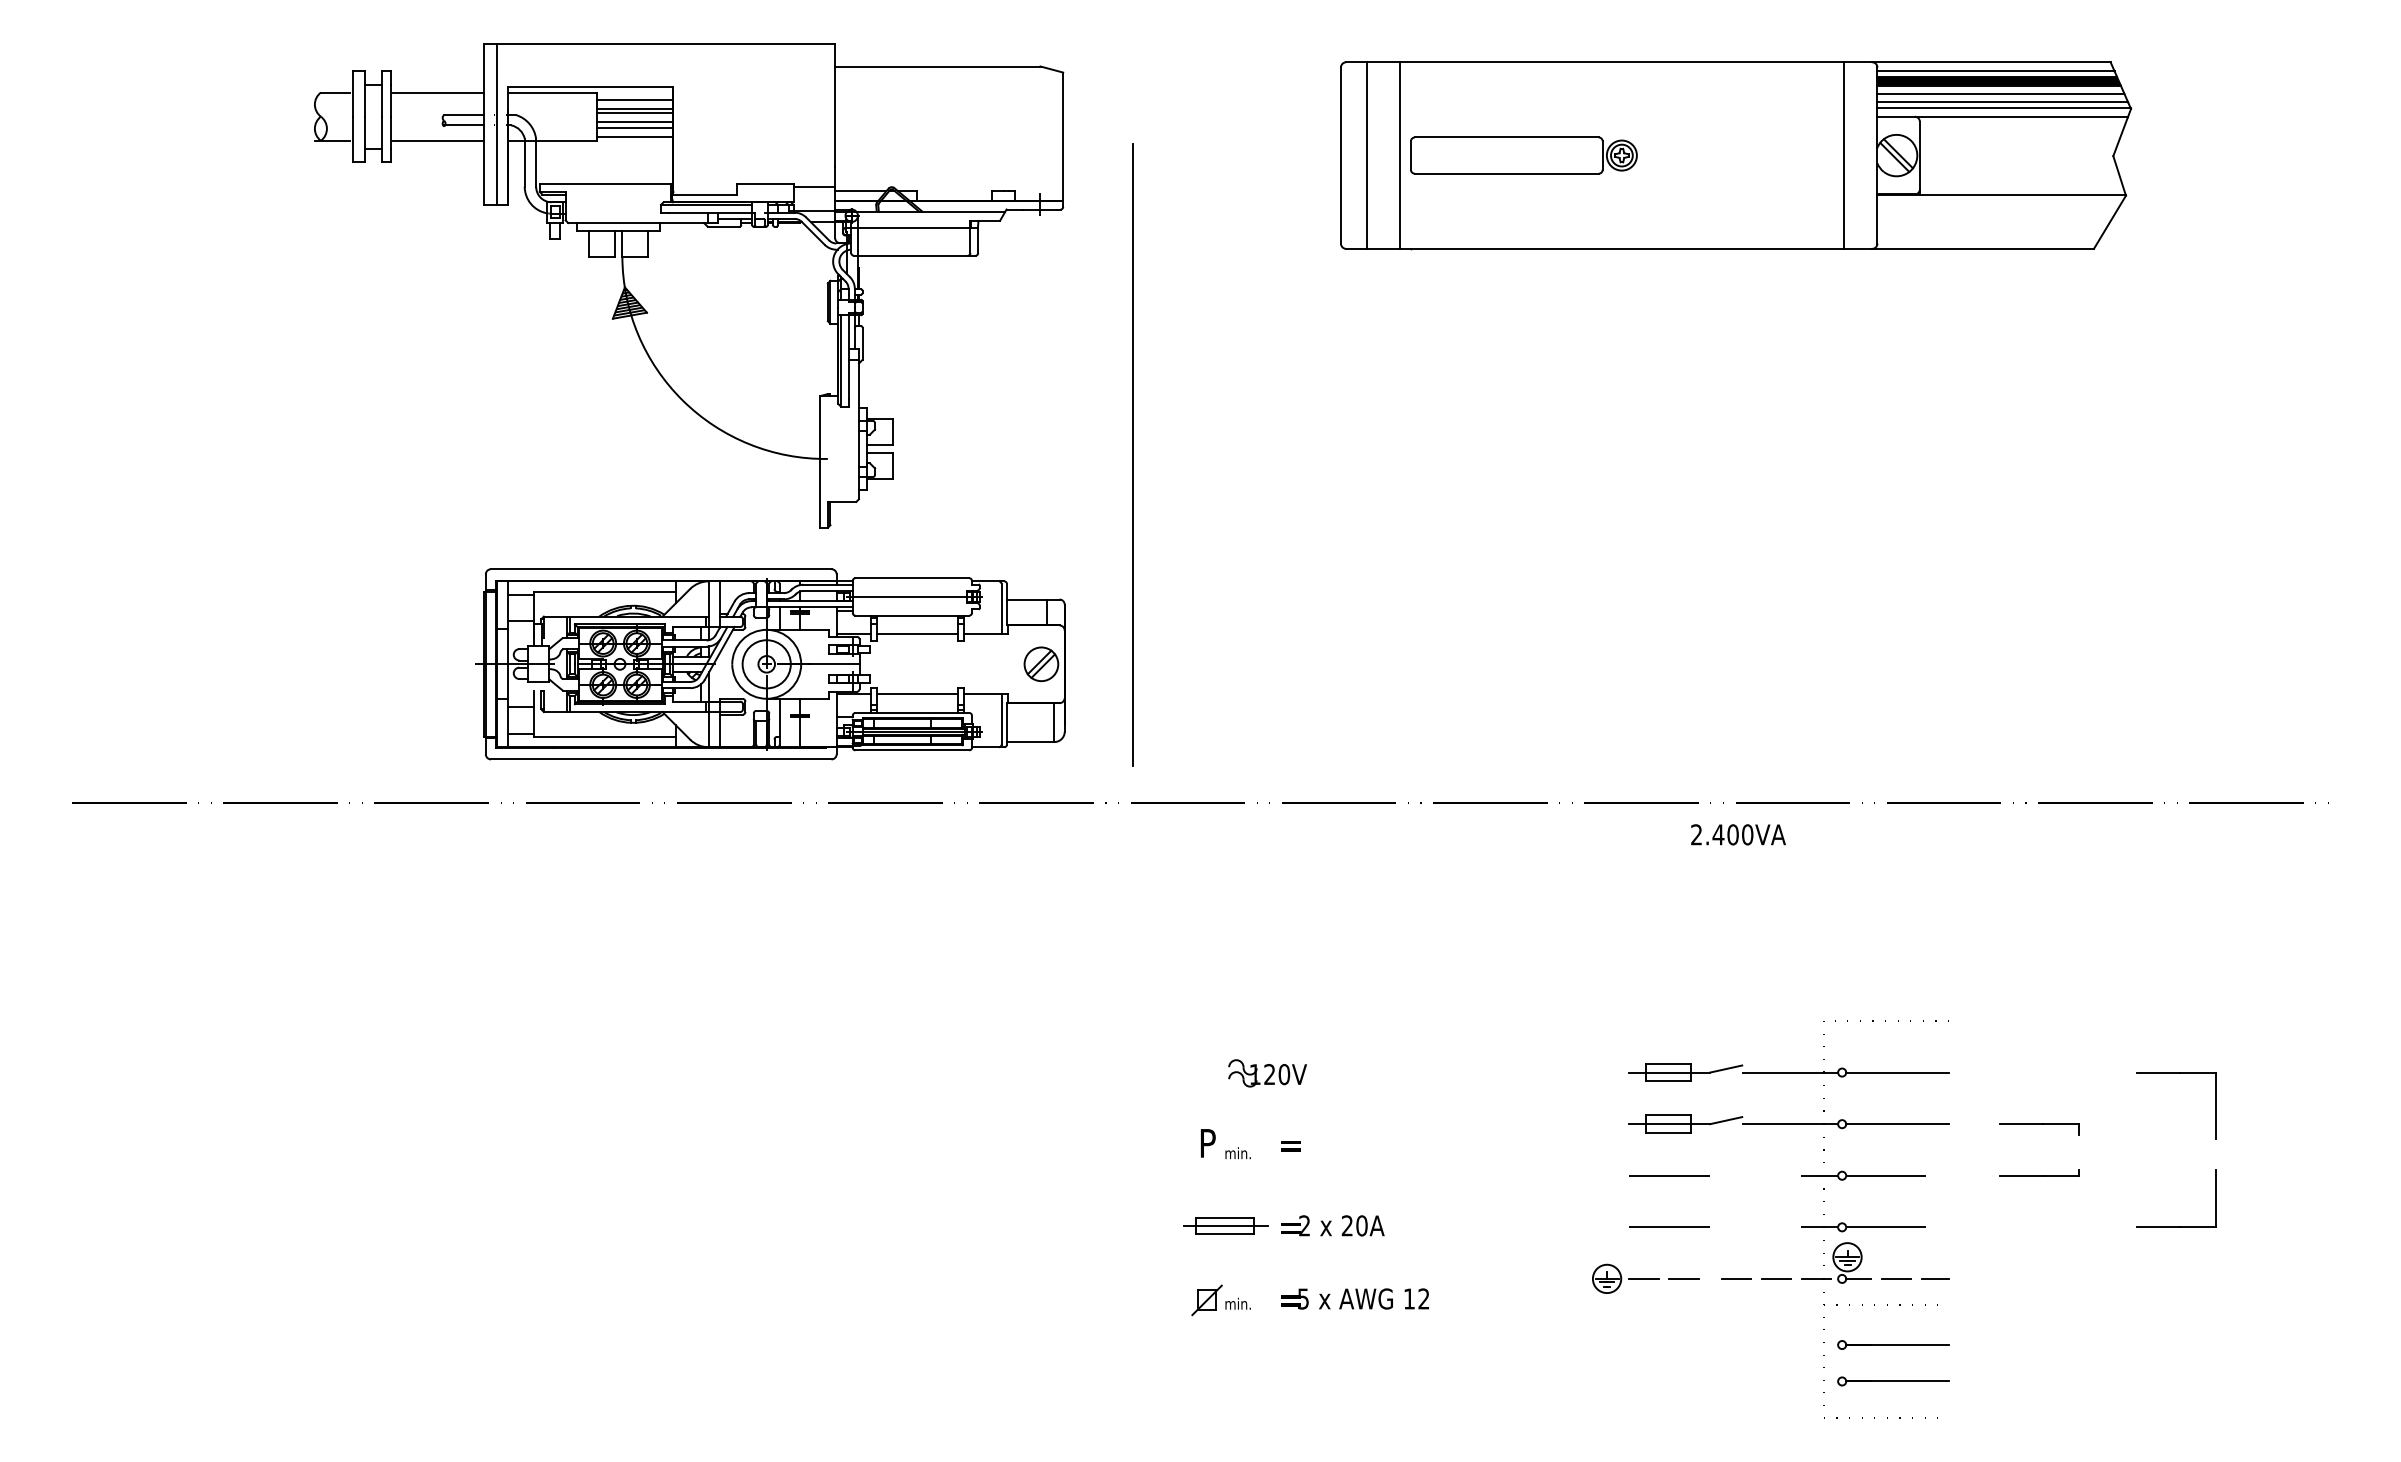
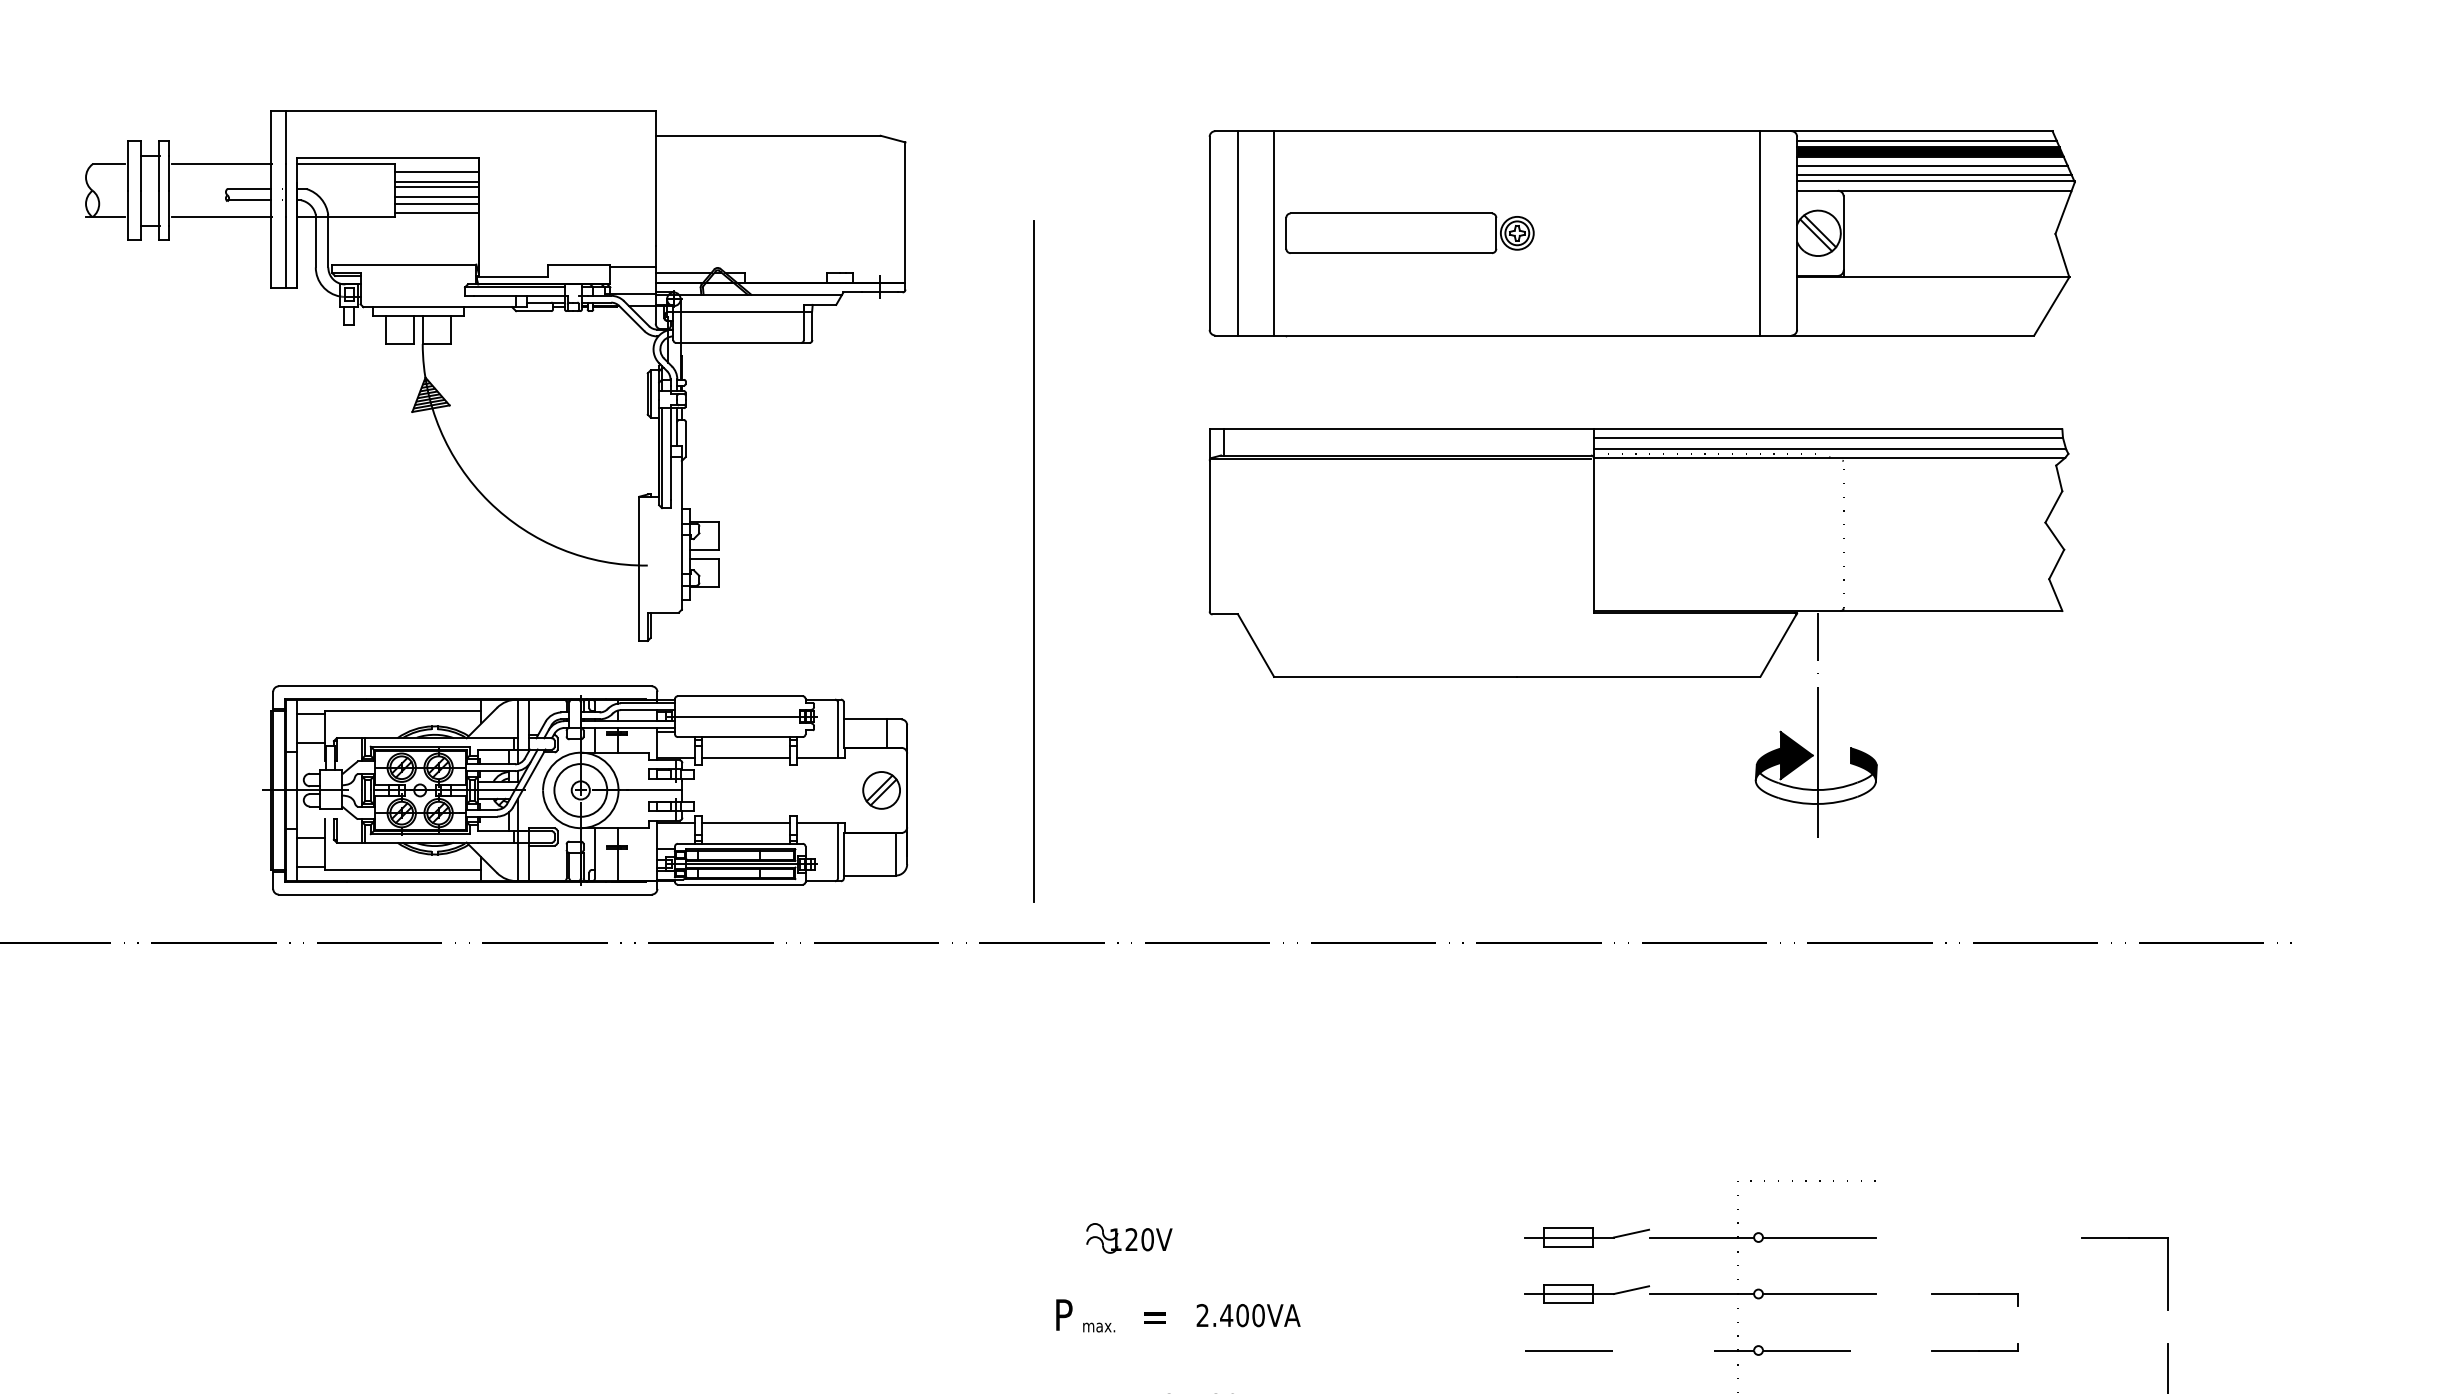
line: (1132, 454) -> (1032, 560), moved
part: (1733, 519) -> (1639, 631), added
text: (1738, 834) -> (1248, 1315), moved
text: (1245, 1153) -> (1105, 1326), min. -> max.

